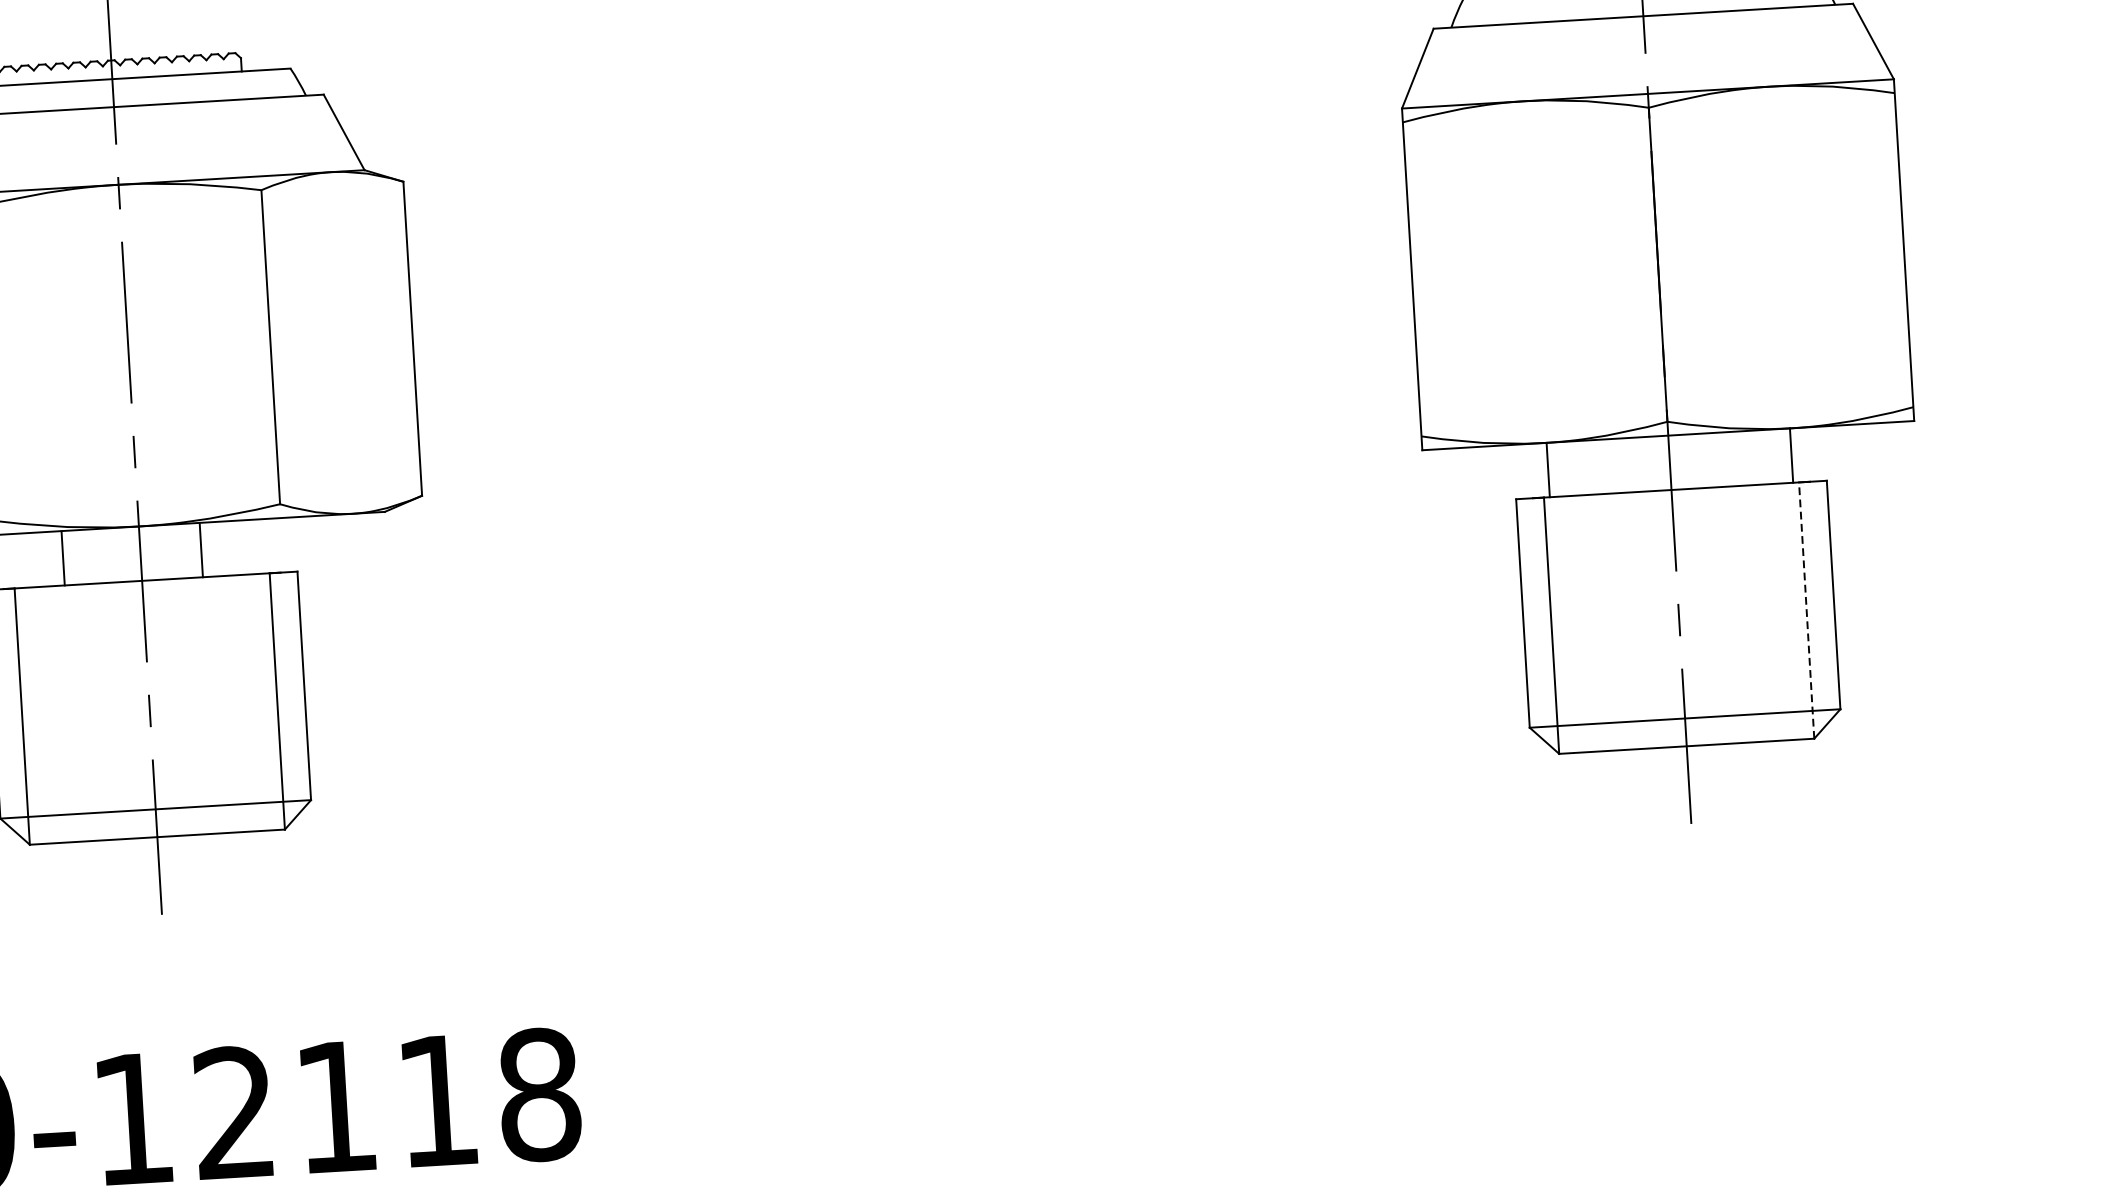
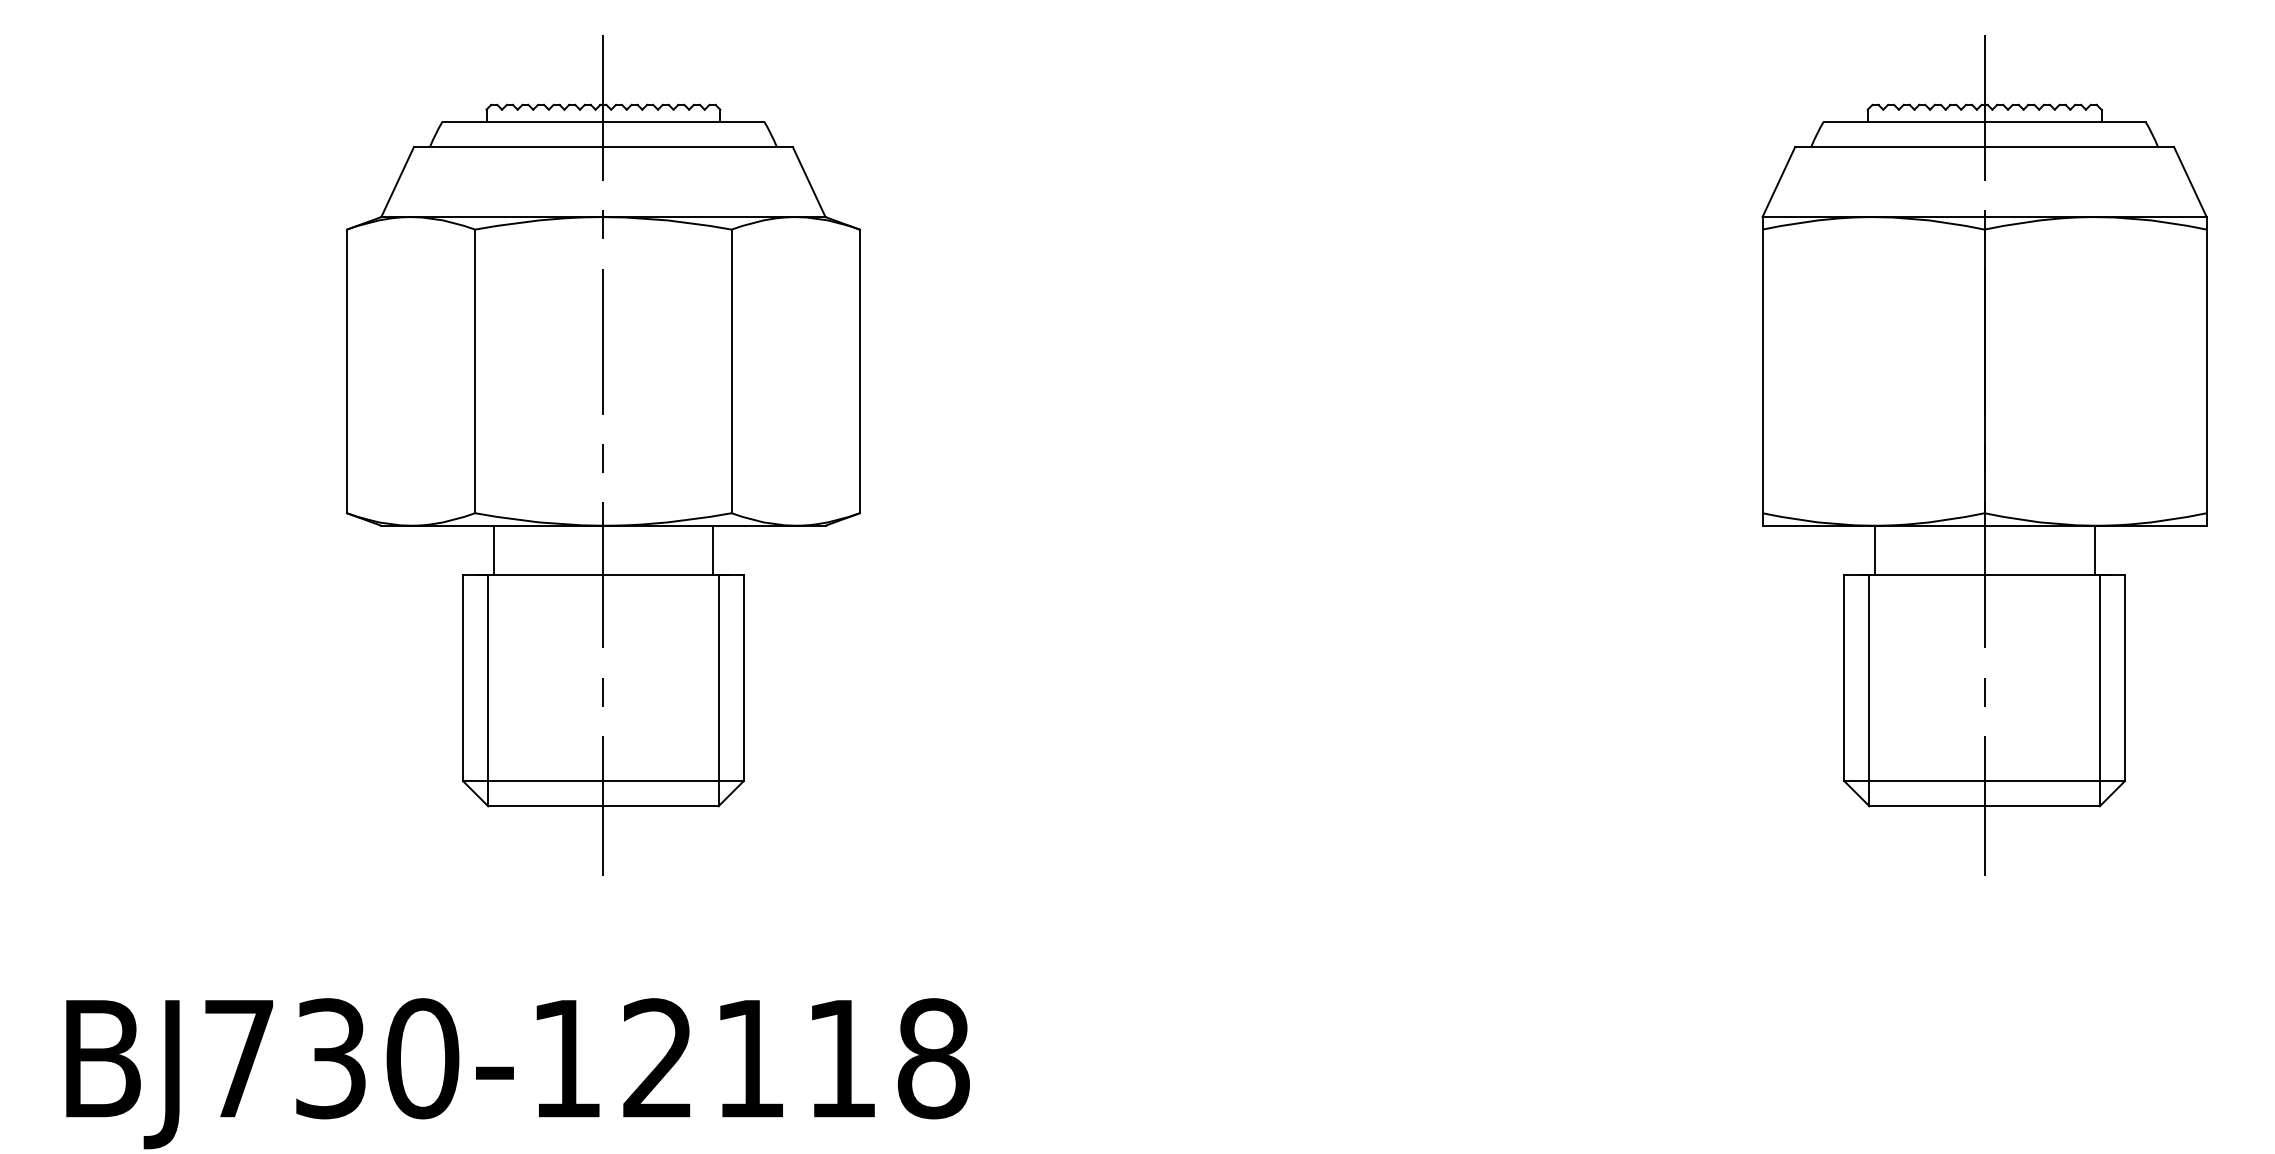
line: (201, 549) -> (713, 549), moved
line: (63, 557) -> (493, 549), moved
line: (1806, 610) -> (2099, 690), dashed -> solid

